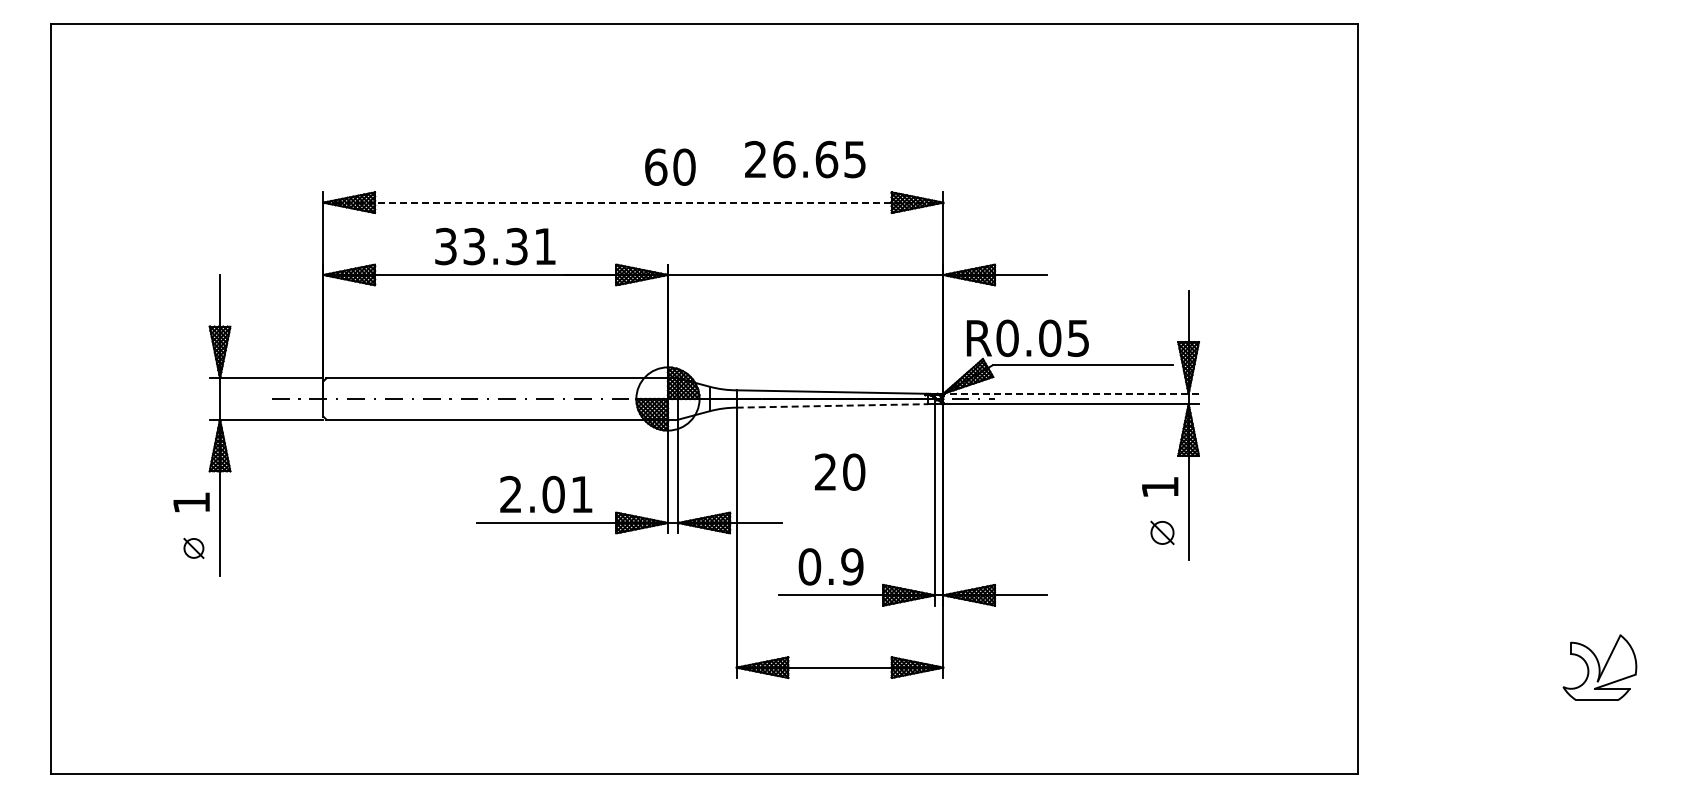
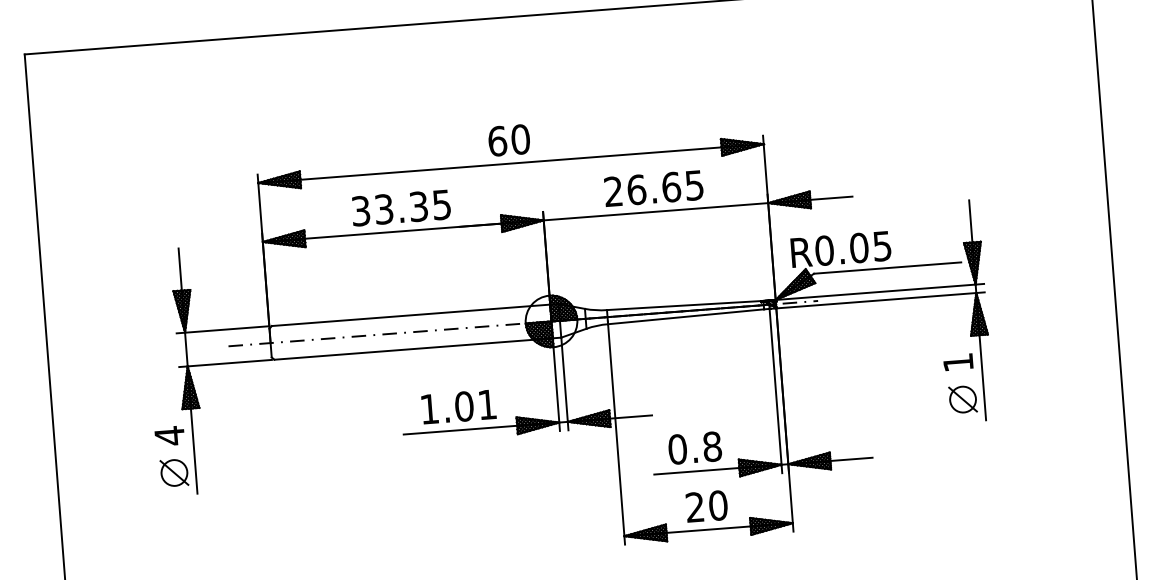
text: (805, 159) -> (654, 188), moved
text: (670, 166) -> (509, 139), moved
line: (633, 202) -> (511, 163), dashed -> solid
text: (544, 246) -> (441, 204), 33.31 -> 33.35
line: (1071, 393) -> (880, 291), dashed -> solid
line: (832, 405) -> (686, 316), dashed -> solid
text: (840, 471) -> (707, 505), moved
text: (510, 493) -> (429, 408), 2.01 -> 1.01
text: (191, 502) -> (169, 435), 1 -> 4
part: (1162, 532) -> (963, 399), size x1.43
part: (193, 548) -> (174, 473), size x1.67
text: (852, 566) -> (712, 446), 0.9 -> 0.8

